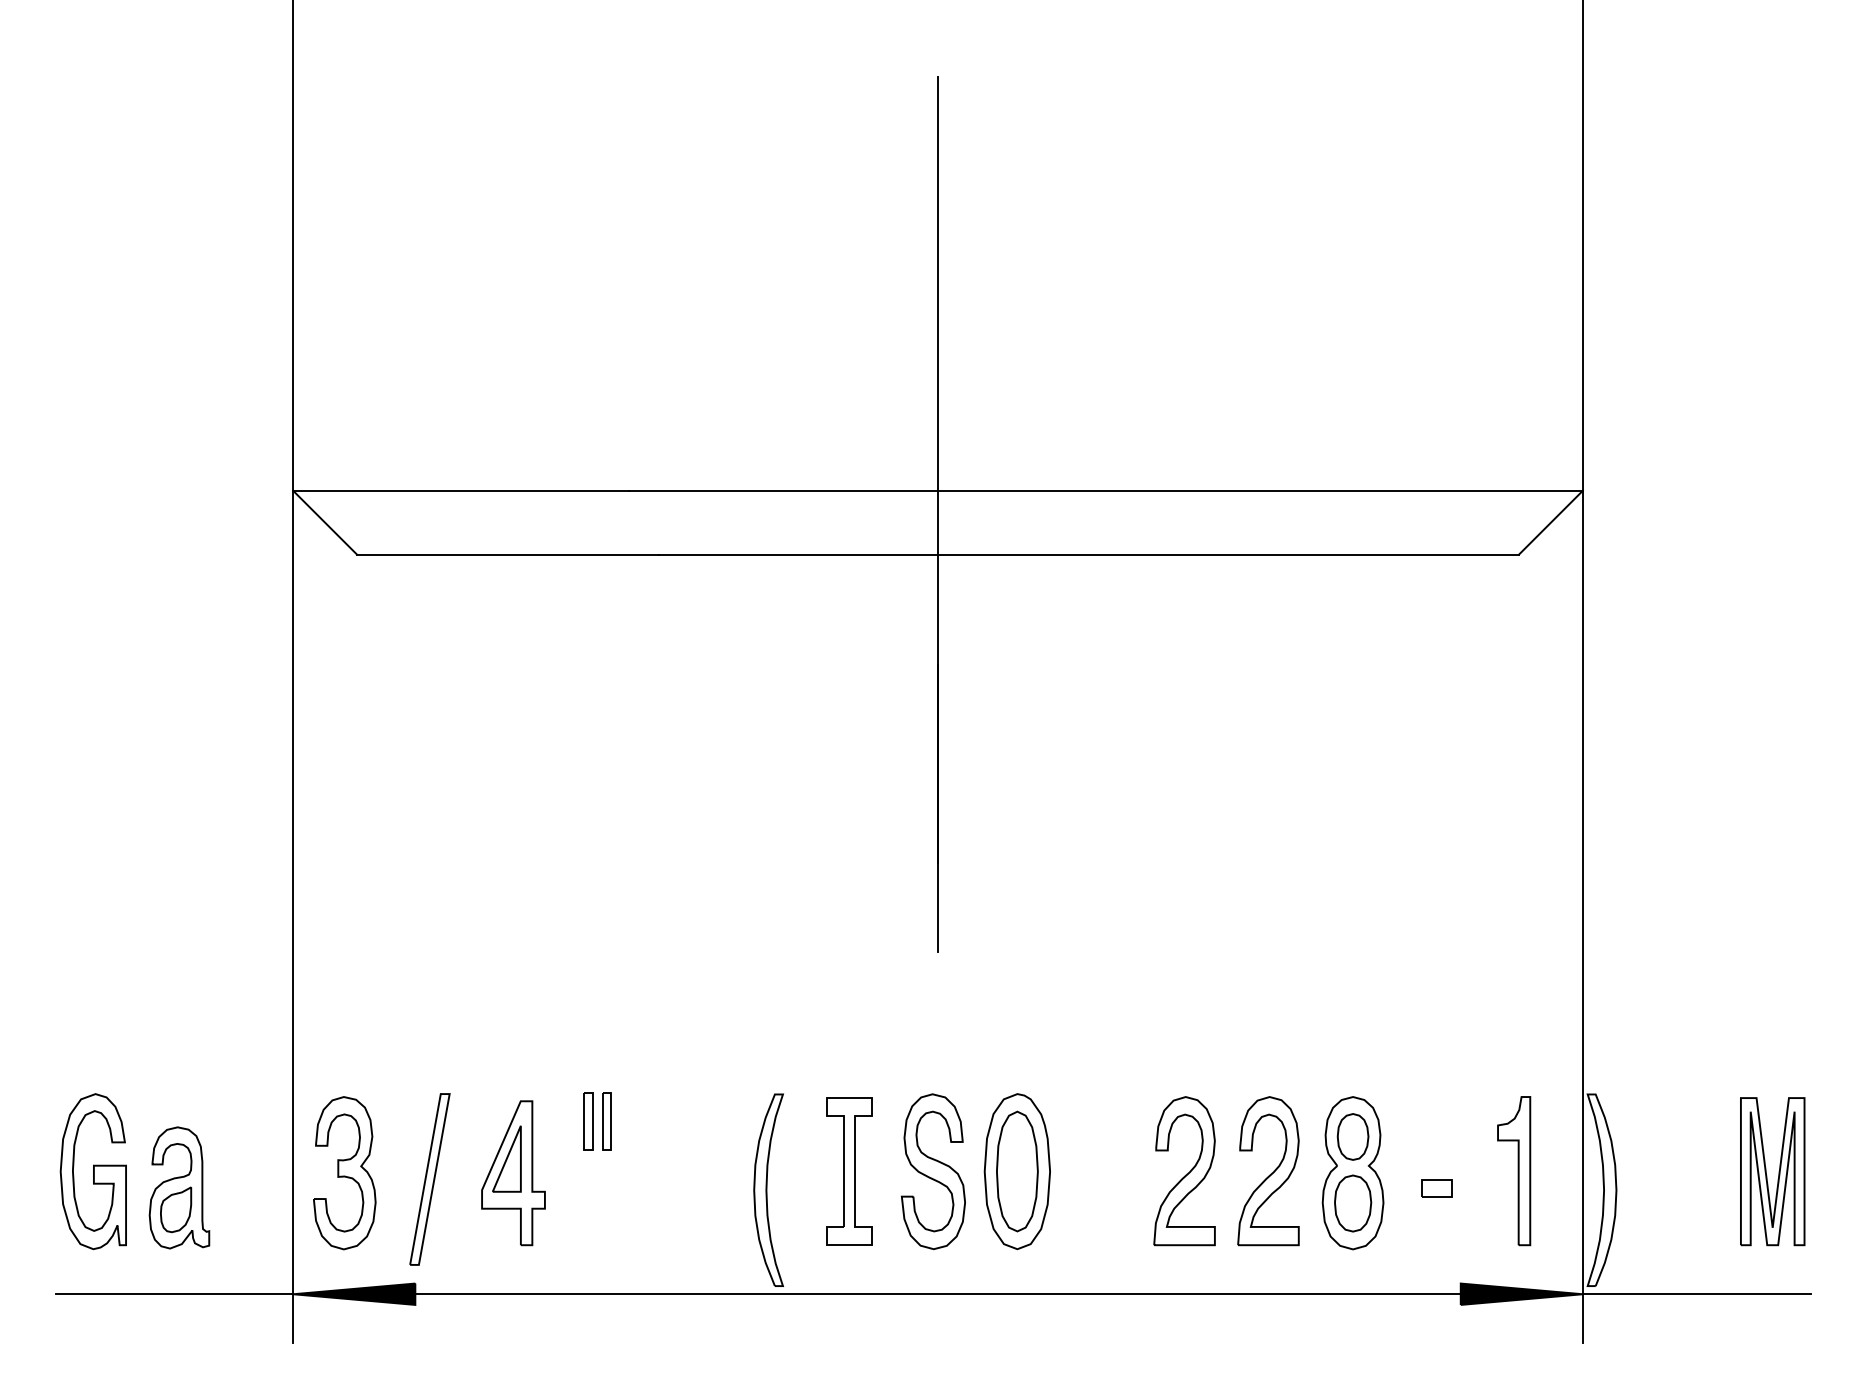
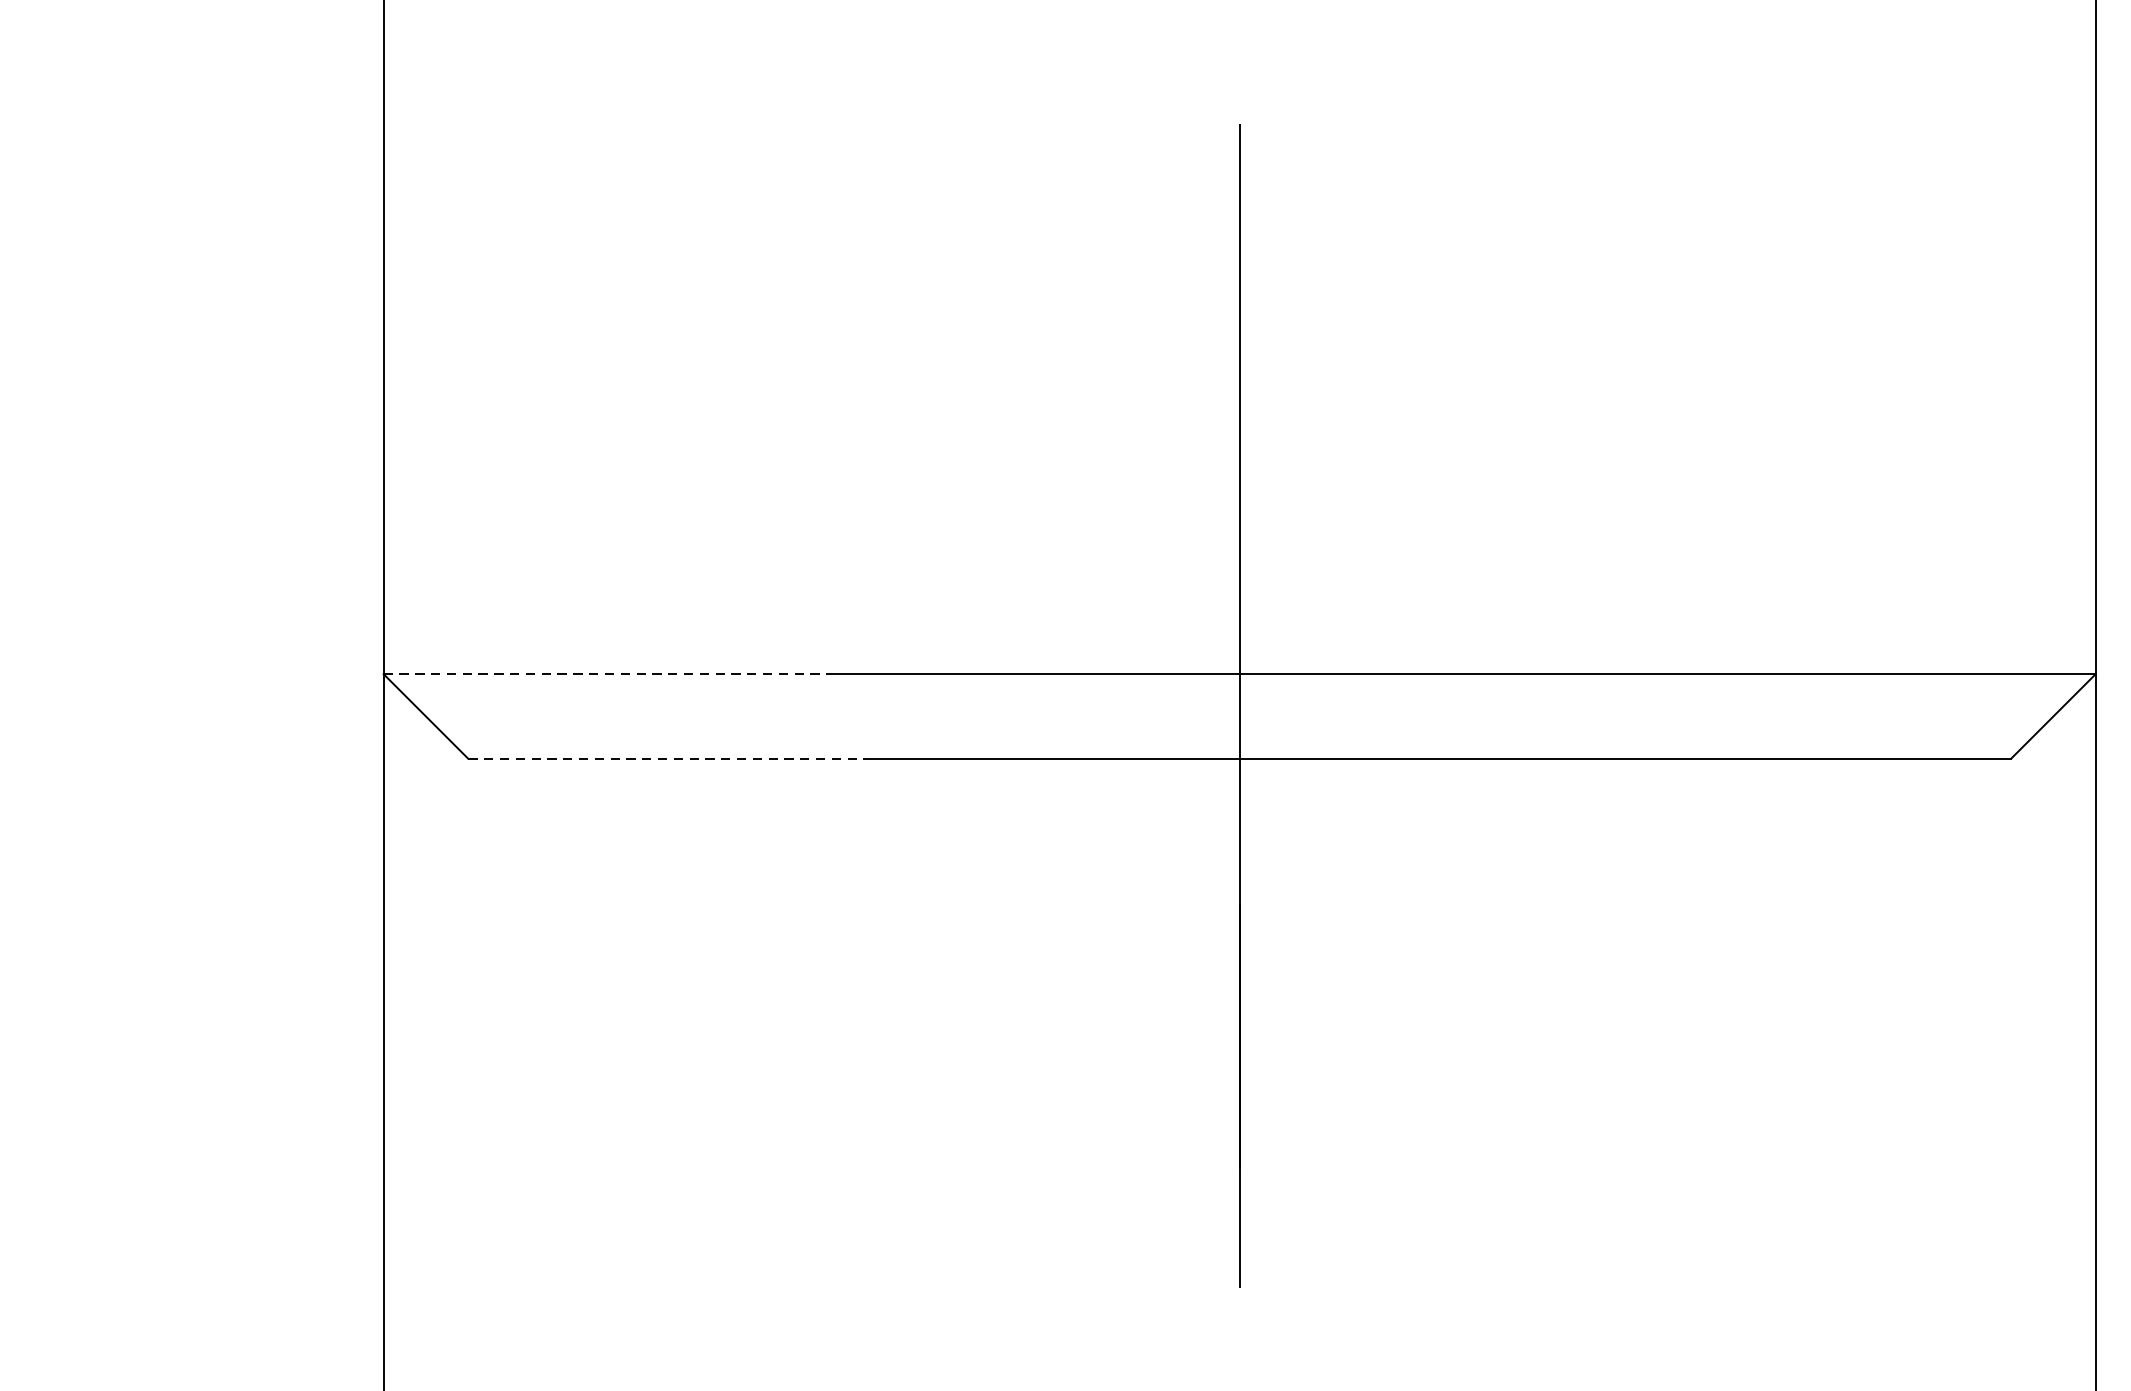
line: (461, 490) -> (607, 673), solid -> dashed
line: (508, 554) -> (669, 758), solid -> dashed

